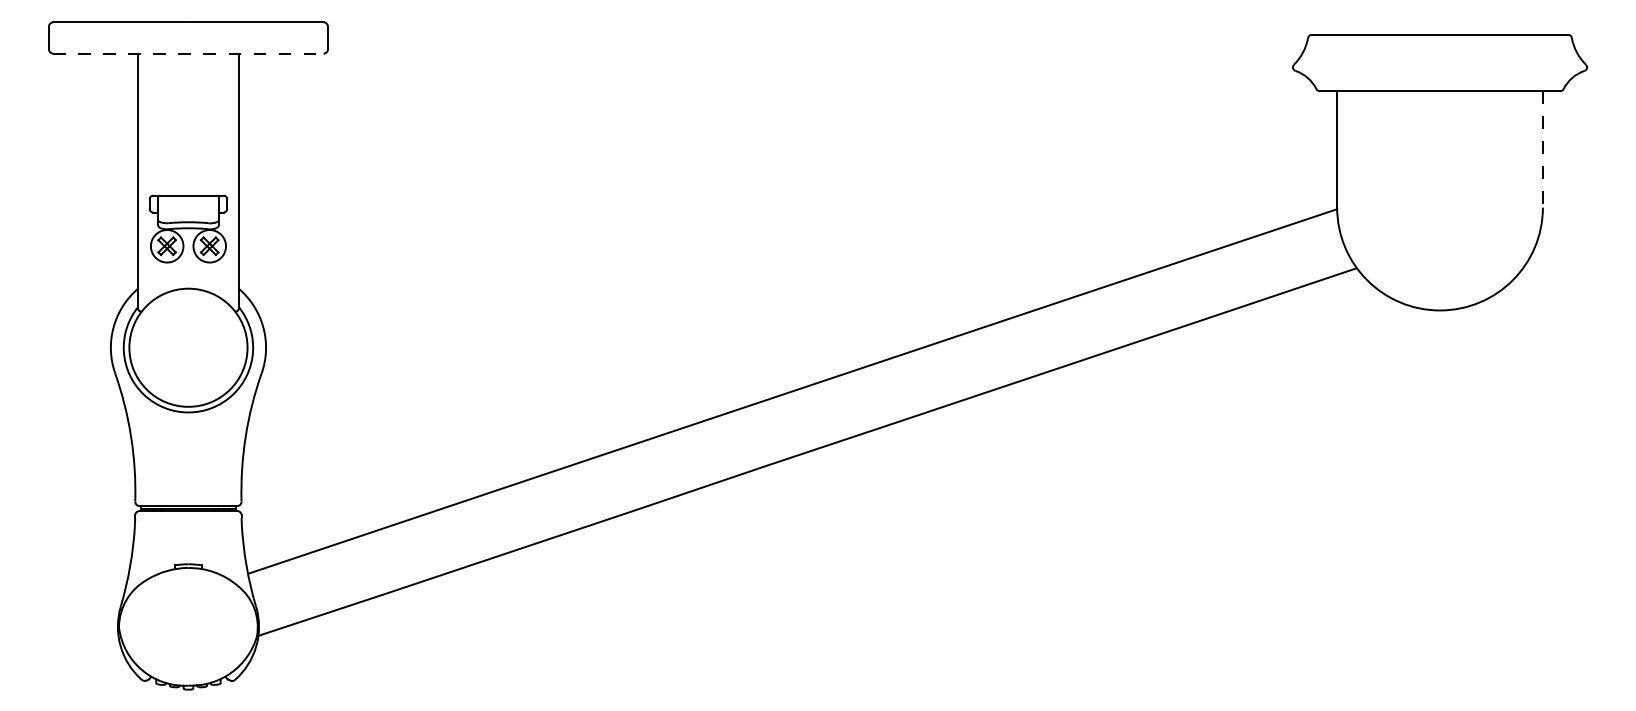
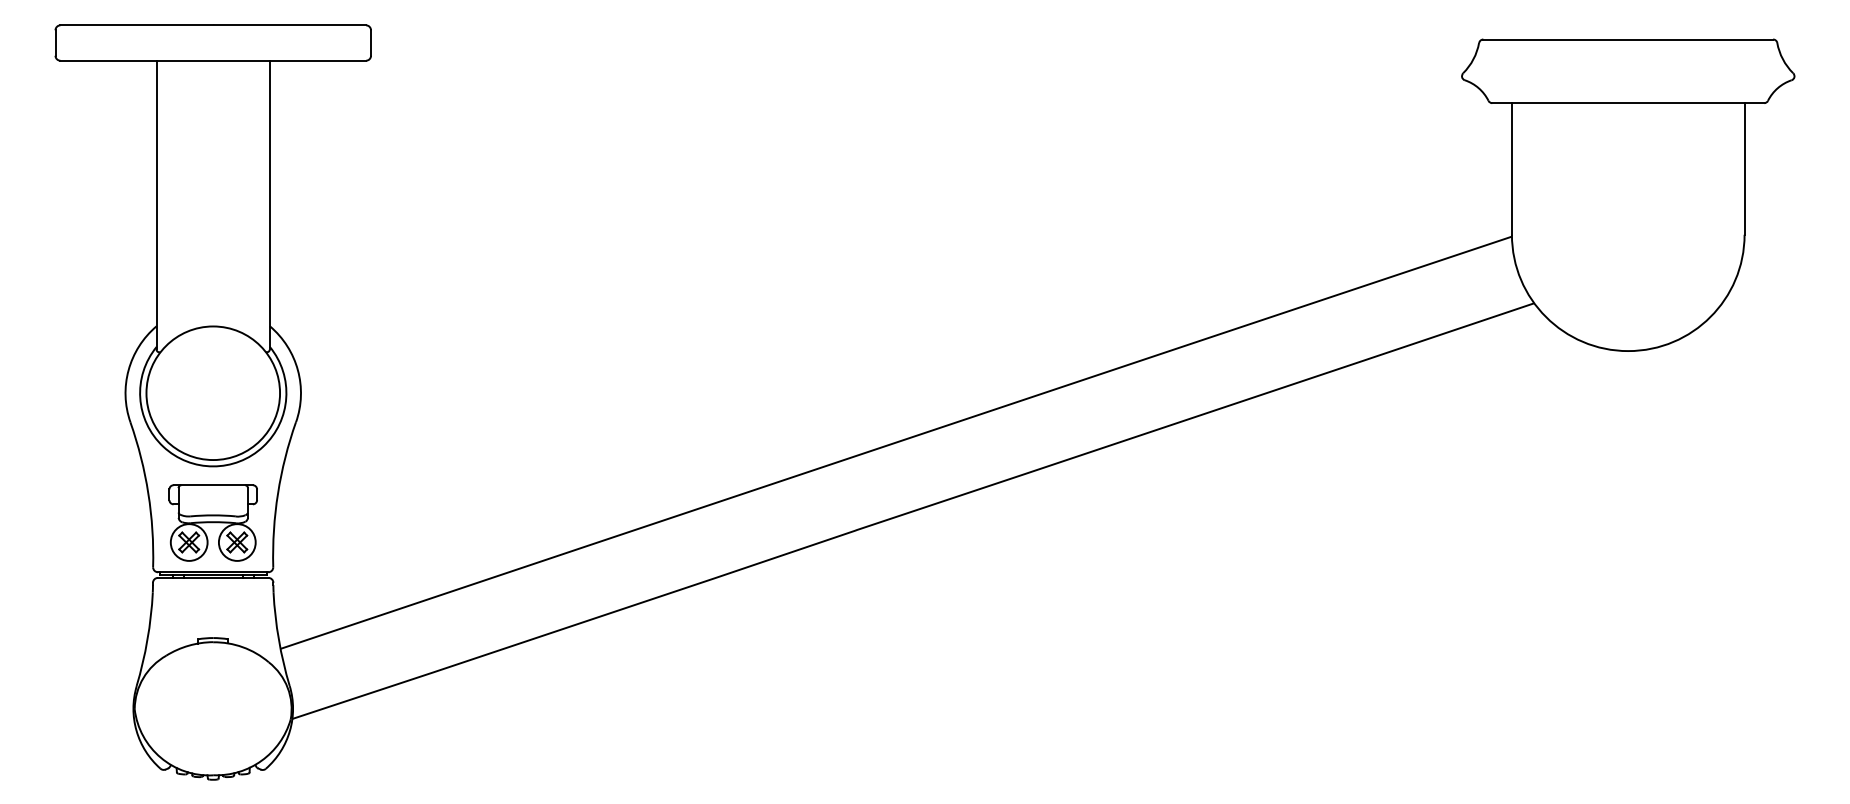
line: (188, 53) -> (213, 60), dashed -> solid
line: (1542, 148) -> (1744, 168), dashed -> solid
part: (187, 228) -> (212, 522), moved

